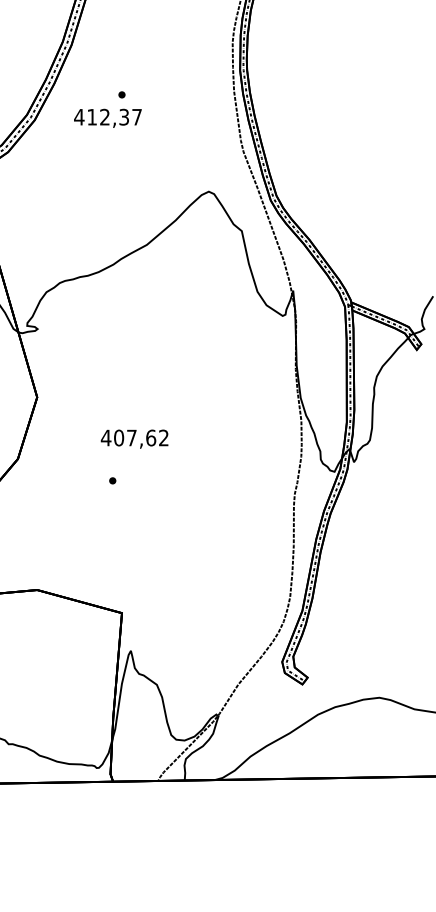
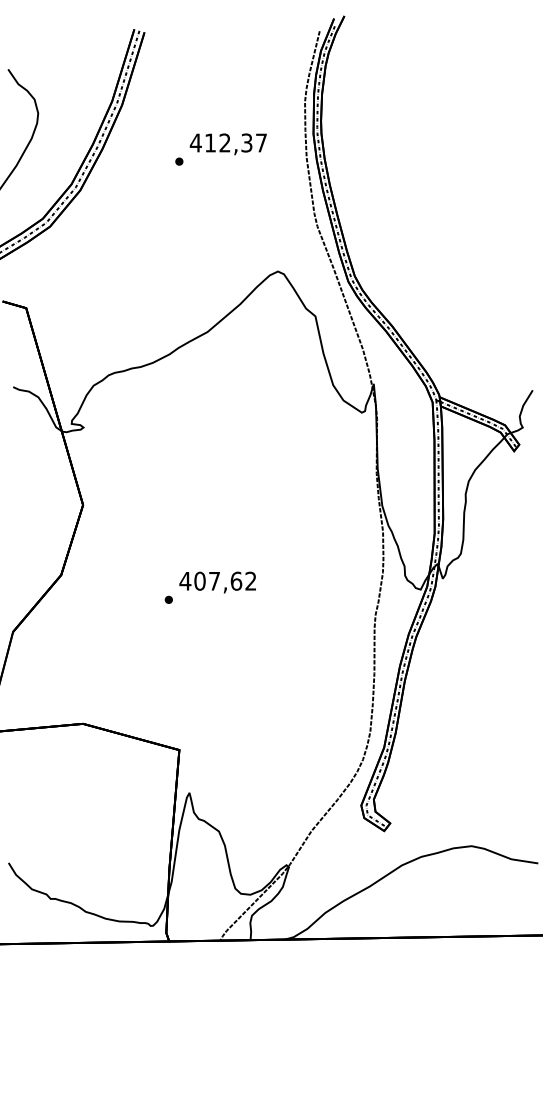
text: (107, 118) -> (227, 144), moved
text: (134, 439) -> (217, 582), moved

